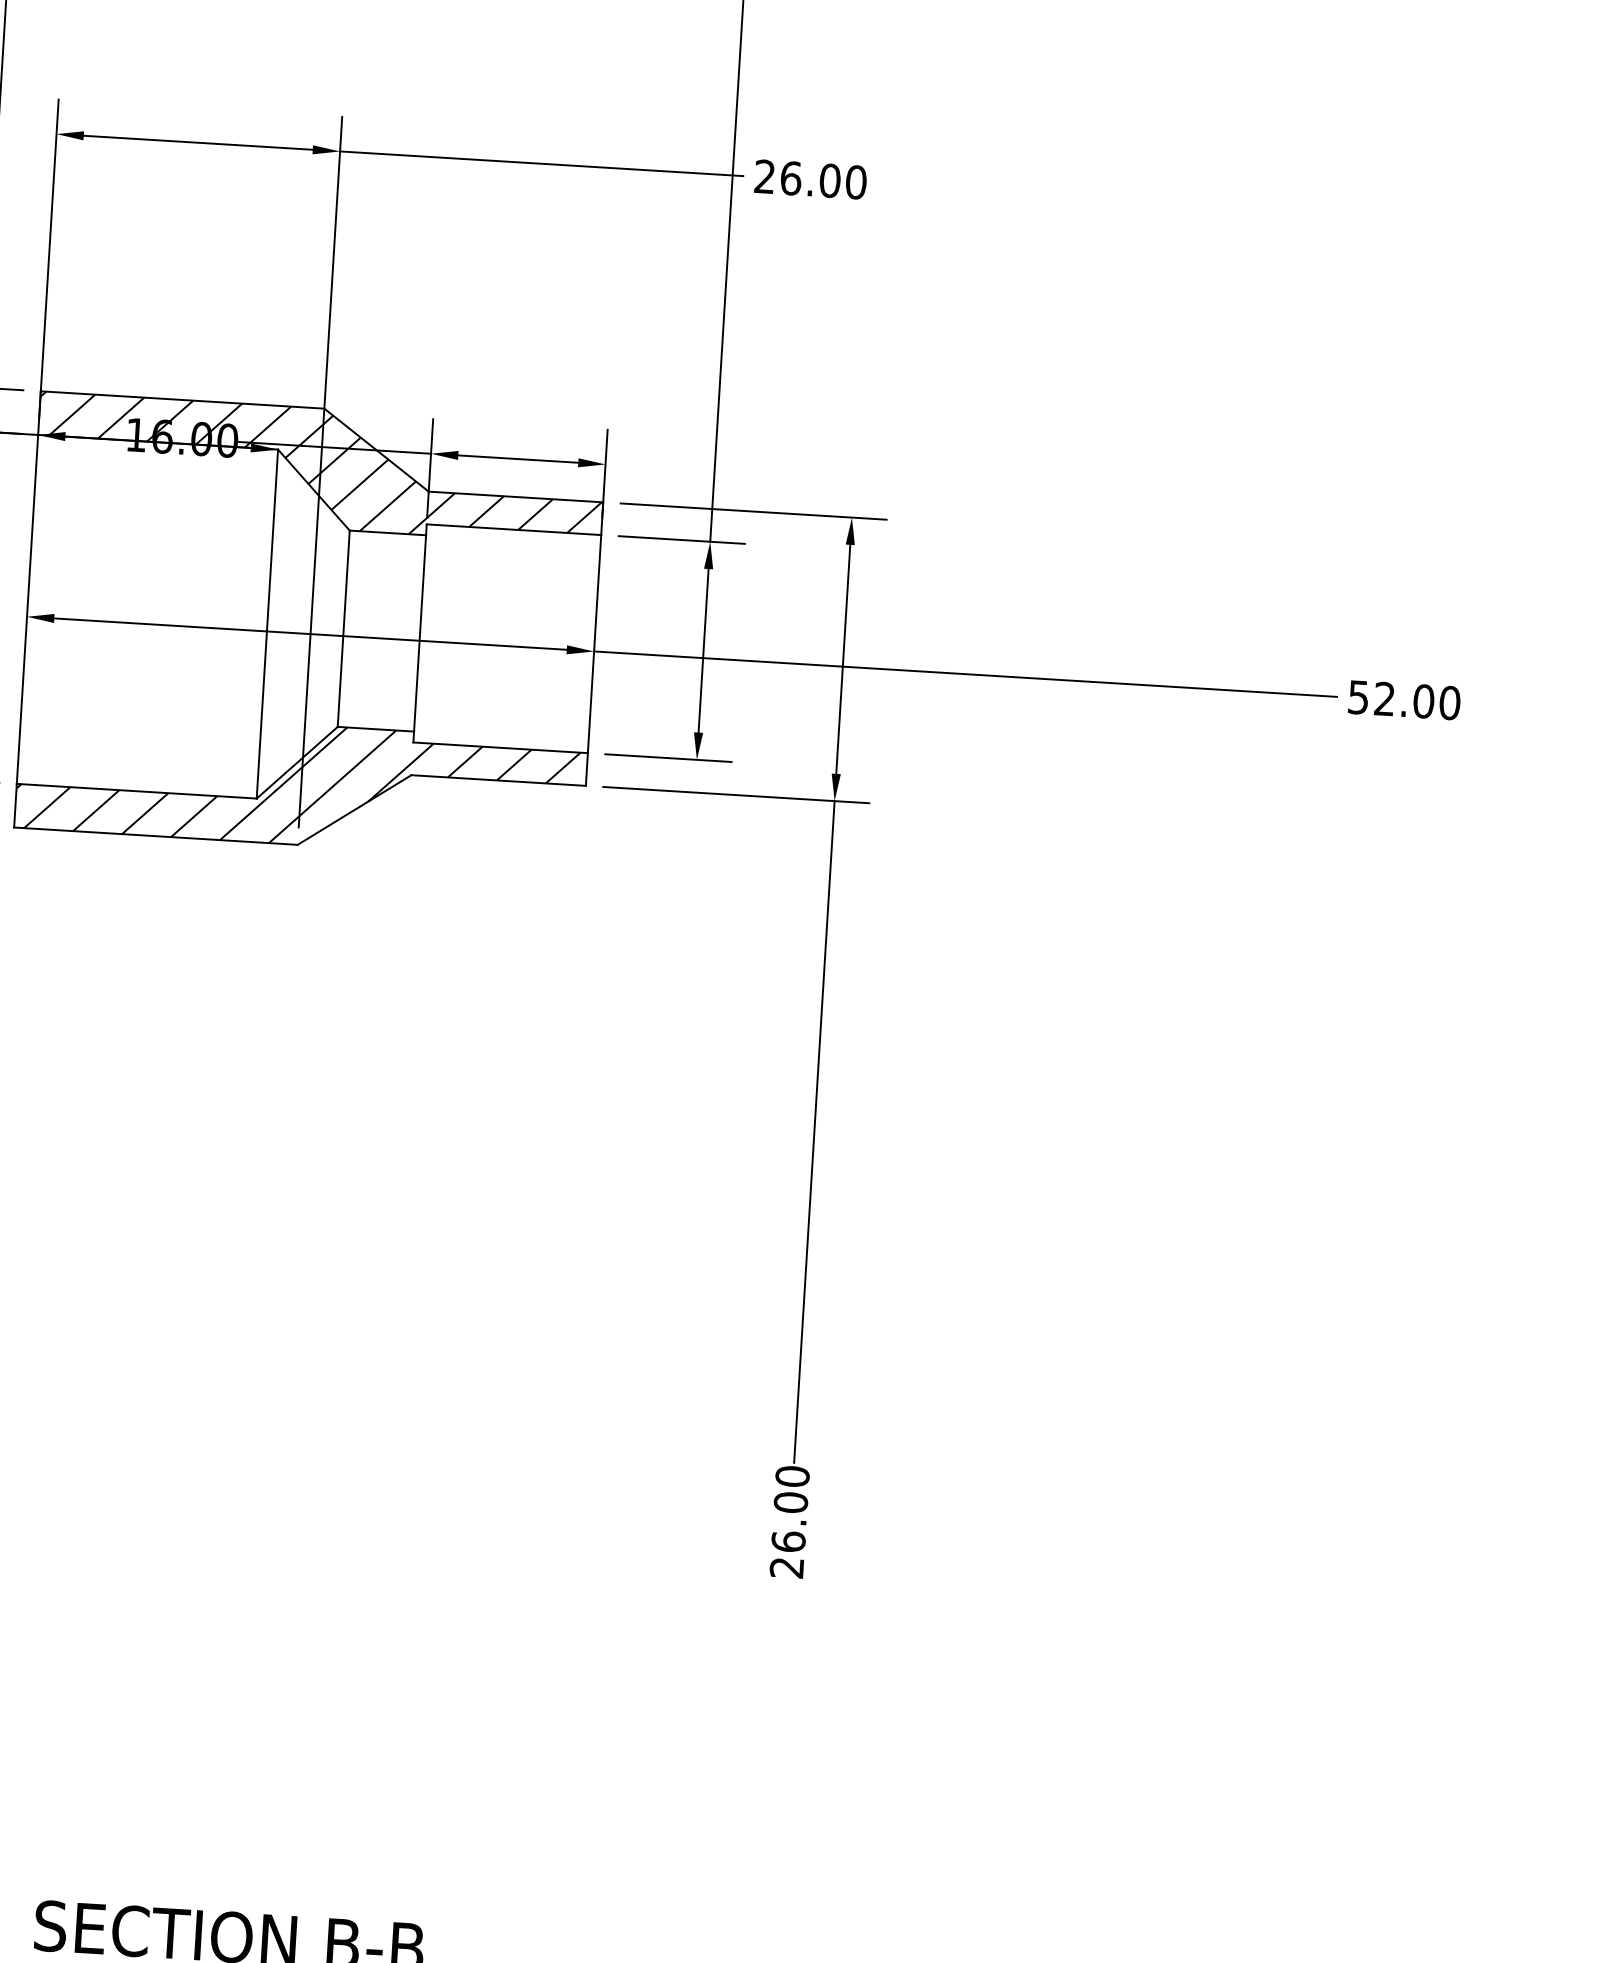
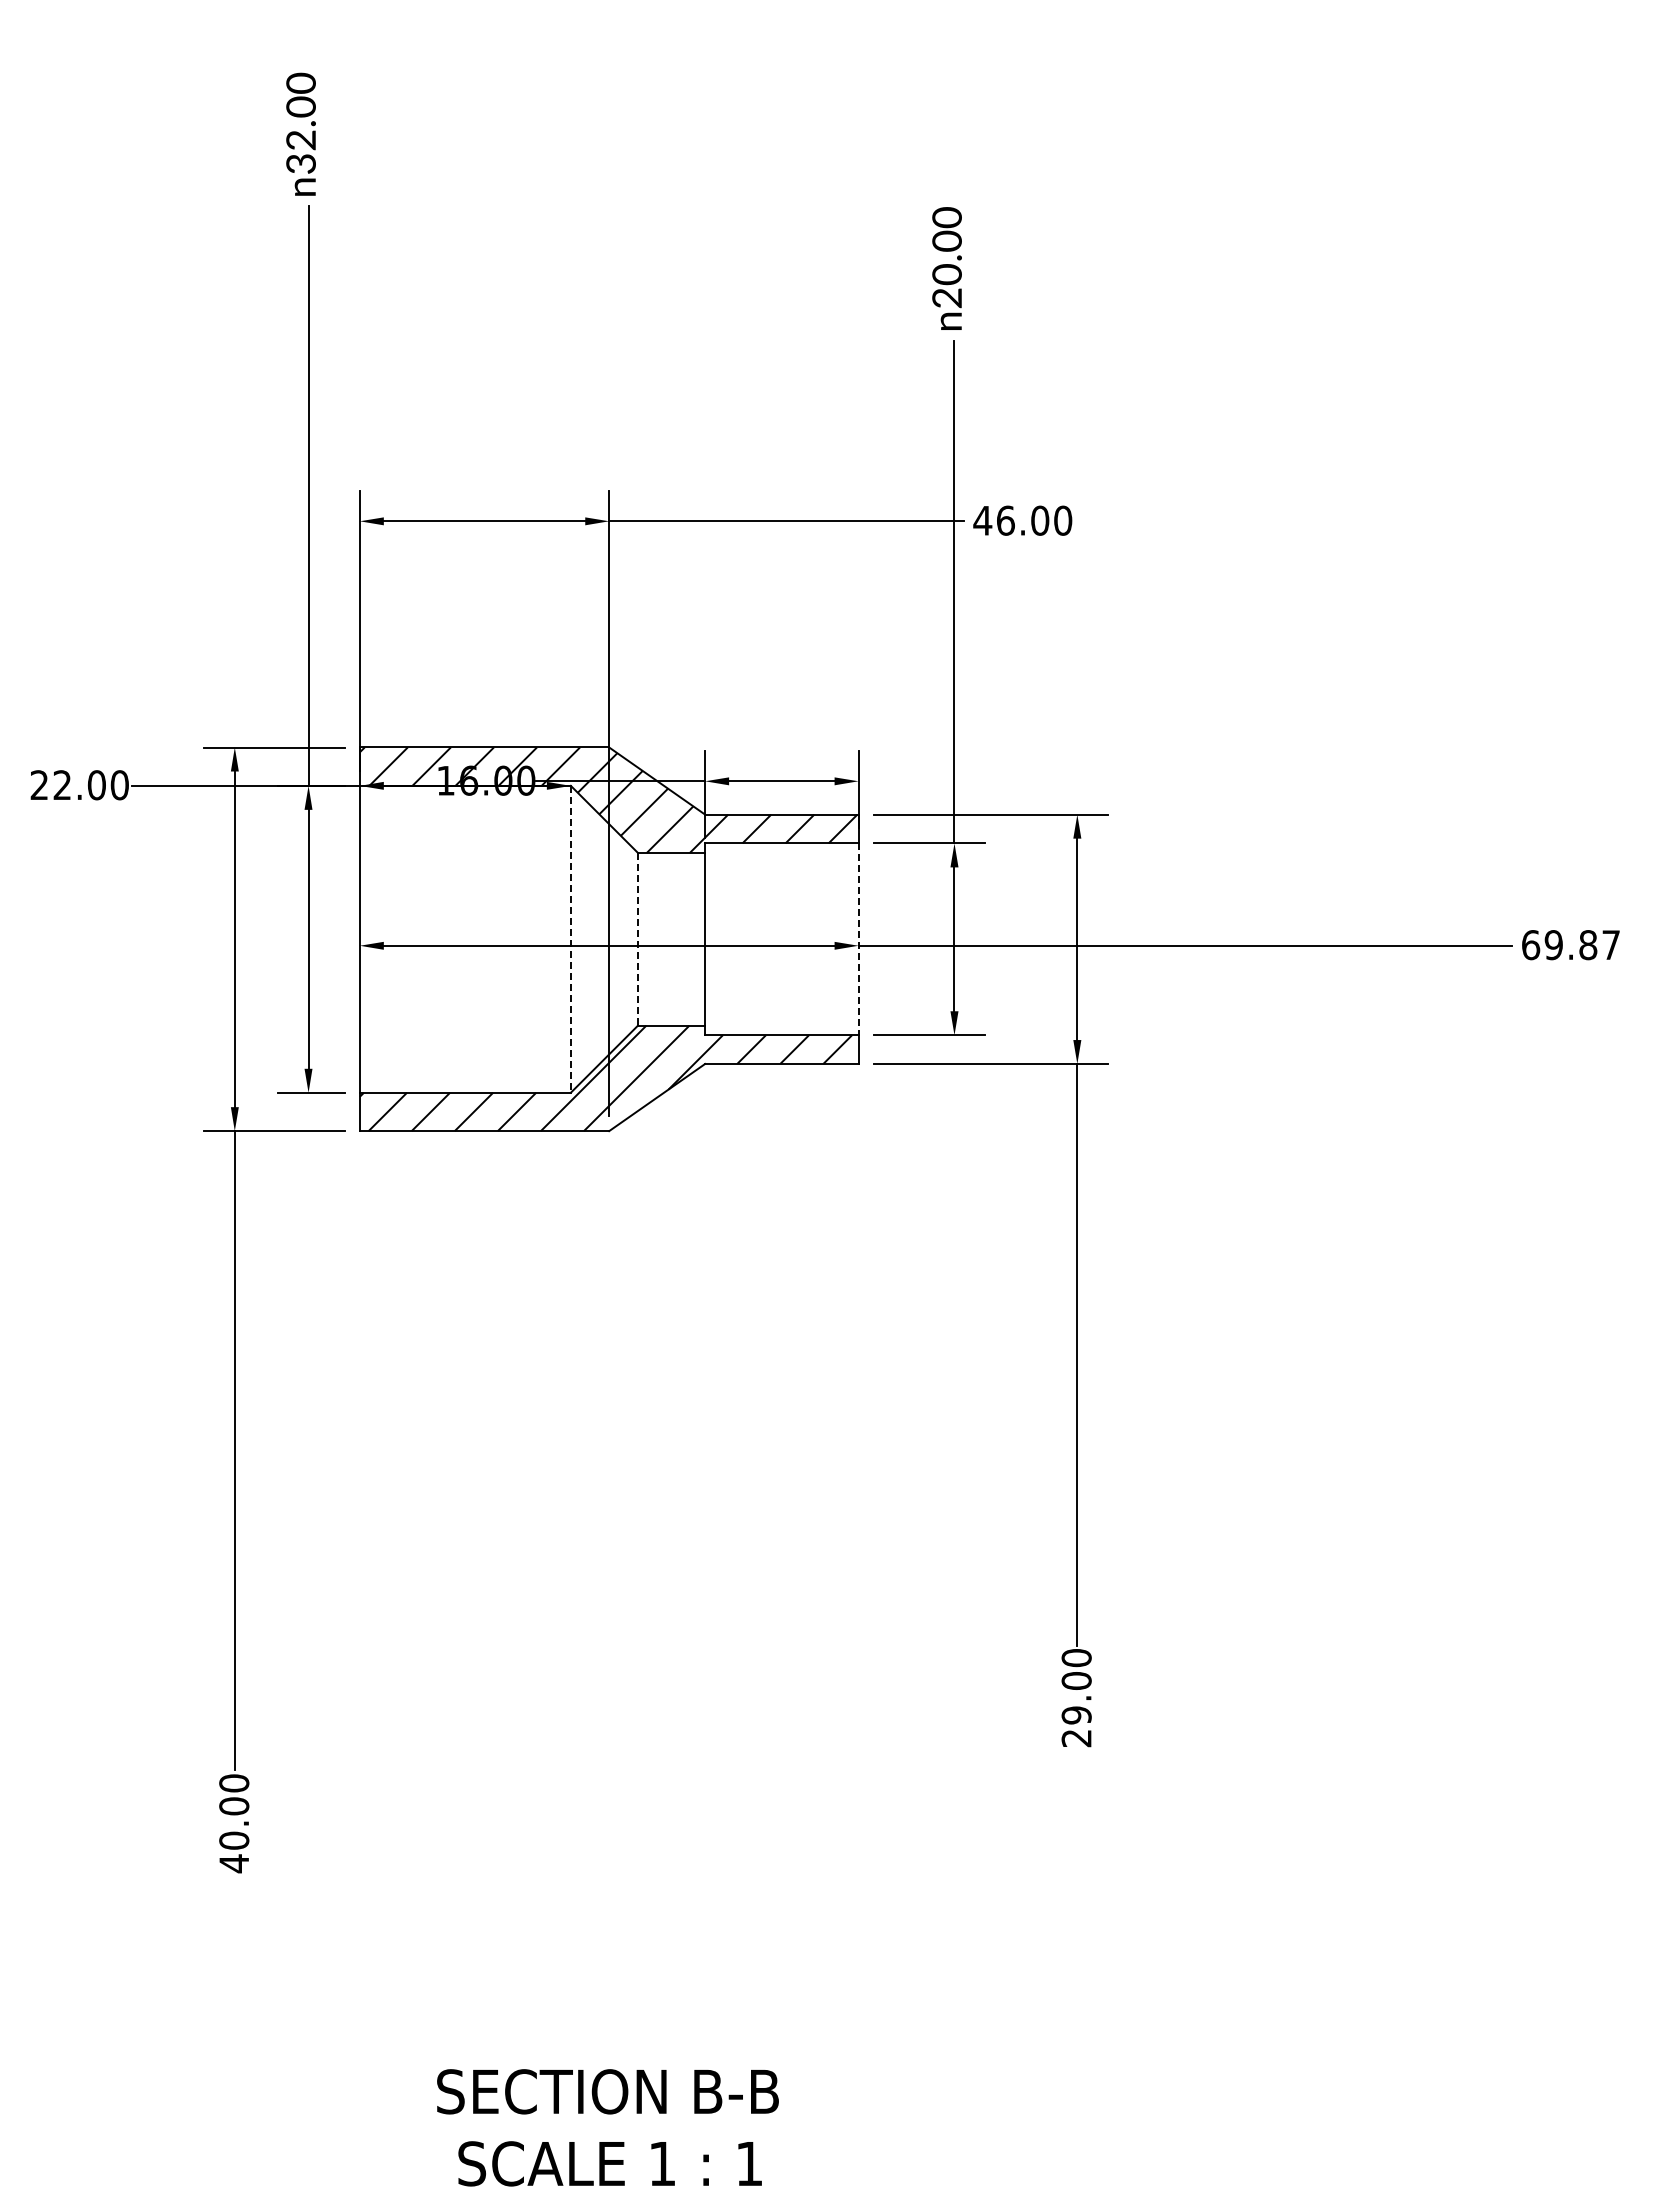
text: (764, 176) -> (982, 520), 26.00 -> 46.00
line: (266, 624) -> (570, 939), solid -> dashed
line: (344, 629) -> (638, 939), solid -> dashed
line: (594, 644) -> (858, 939), solid -> dashed
text: (1404, 700) -> (1571, 945), 52.00 -> 69.87
text: (788, 1541) -> (1076, 1715), 26.00 -> 29.00

